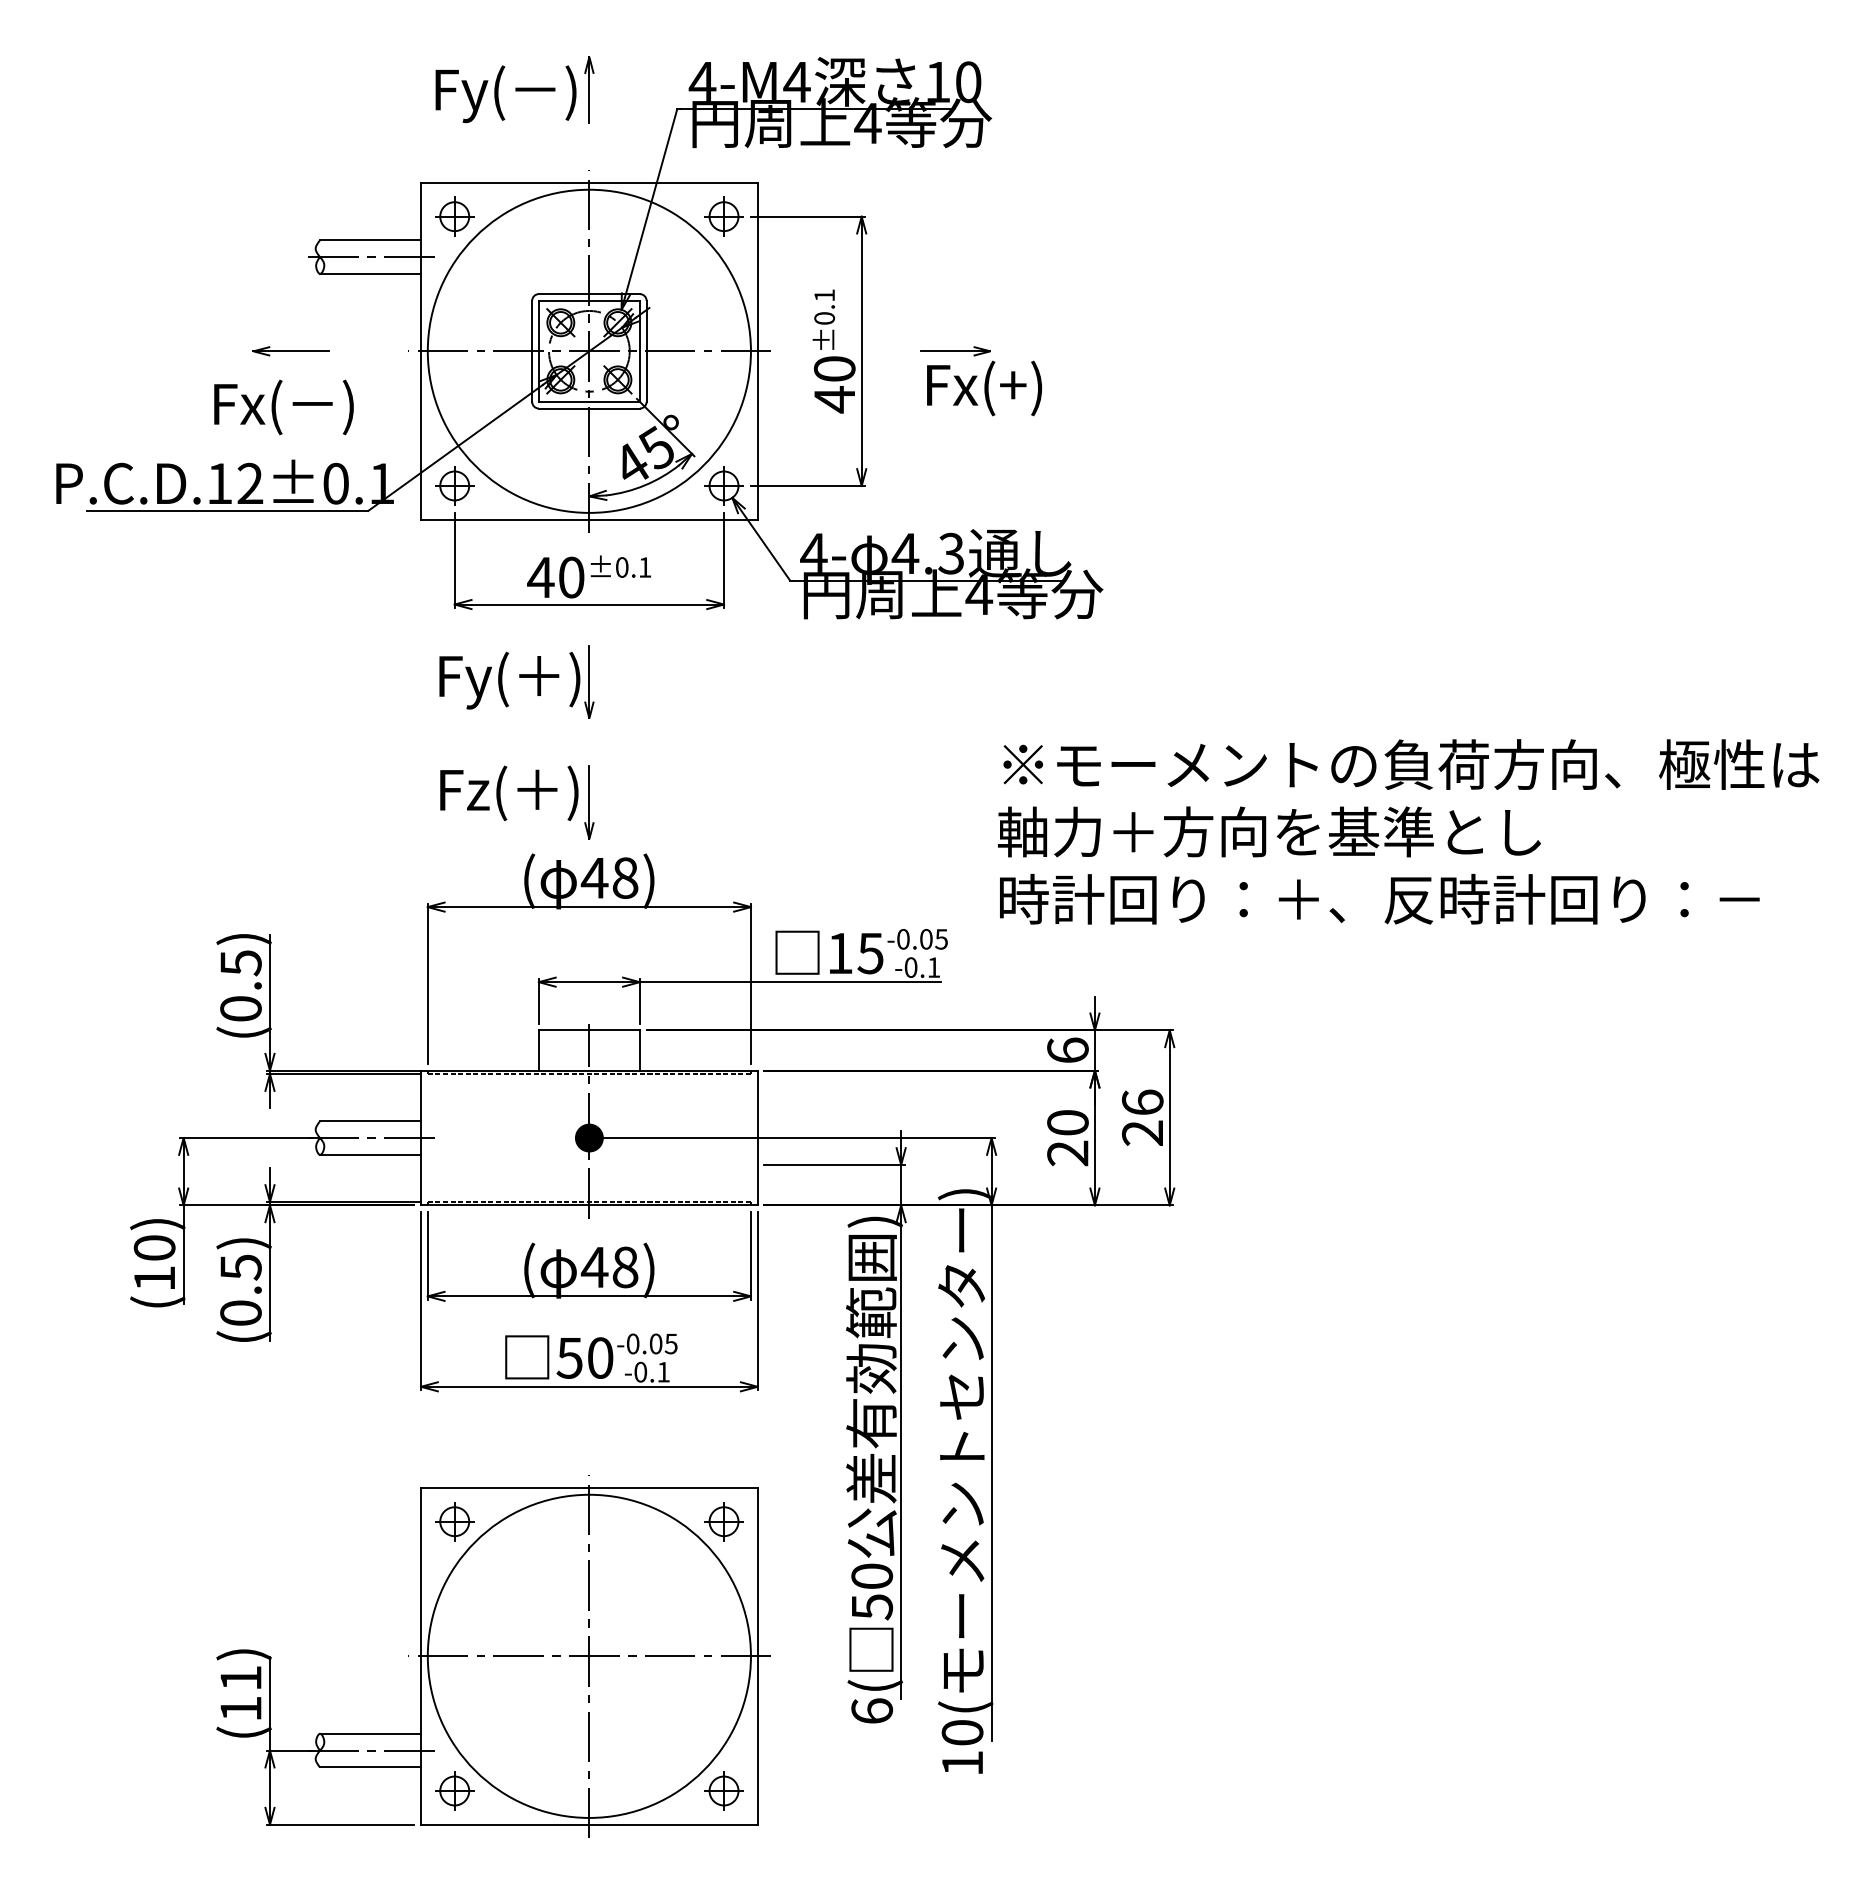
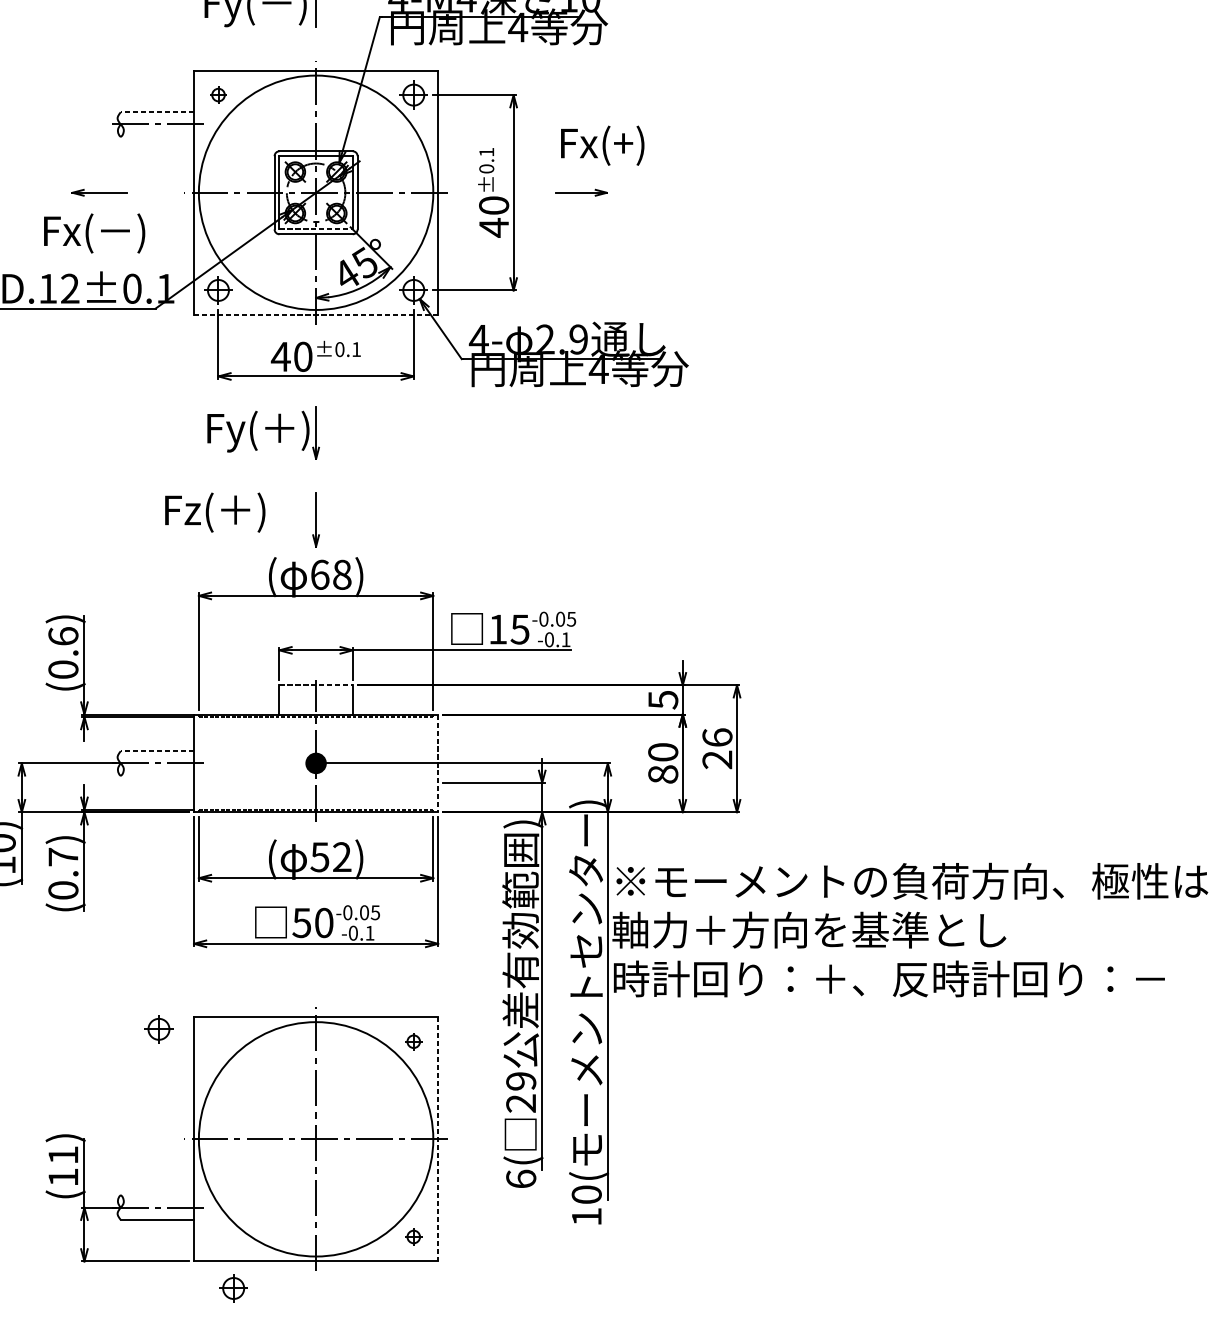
part: (454, 216) -> (218, 94), size x0.6
line: (370, 240) -> (157, 112), solid -> dashed
line: (370, 273) -> (157, 136), removed
text: (984, 388) -> (602, 145), moved
line: (589, 401) -> (316, 229), solid -> dashed
line: (588, 519) -> (315, 314), solid -> dashed
text: (927, 553) -> (561, 339), 4.3 -> 2.9
text: (509, 793) -> (215, 512), moved
text: (1408, 831) -> (910, 929), moved
text: (594, 877) -> (319, 574), 48) -> 68)
text: (240, 963) -> (63, 636), (0.5) -> (0.6)
line: (589, 1030) -> (316, 685), solid -> dashed
text: (1067, 1050) -> (662, 699), 6 -> 5
line: (370, 1121) -> (157, 751), solid -> dashed
line: (757, 1138) -> (438, 763), solid -> dashed
text: (1067, 1153) -> (662, 774), 20 -> 80
line: (370, 1154) -> (157, 775), removed
text: (240, 1267) -> (63, 857), (0.5) -> (0.7)
text: (609, 1267) -> (330, 857), 48) -> 52)
part: (454, 1521) -> (158, 1029), moved
part: (723, 1521) -> (413, 1041), size x0.6
text: (872, 1591) -> (521, 1092), 50 -> 29
line: (757, 1656) -> (438, 1139), solid -> dashed
line: (370, 1733) -> (157, 1195), removed
part: (454, 1790) -> (233, 1288), moved
part: (723, 1790) -> (413, 1236), size x0.6

